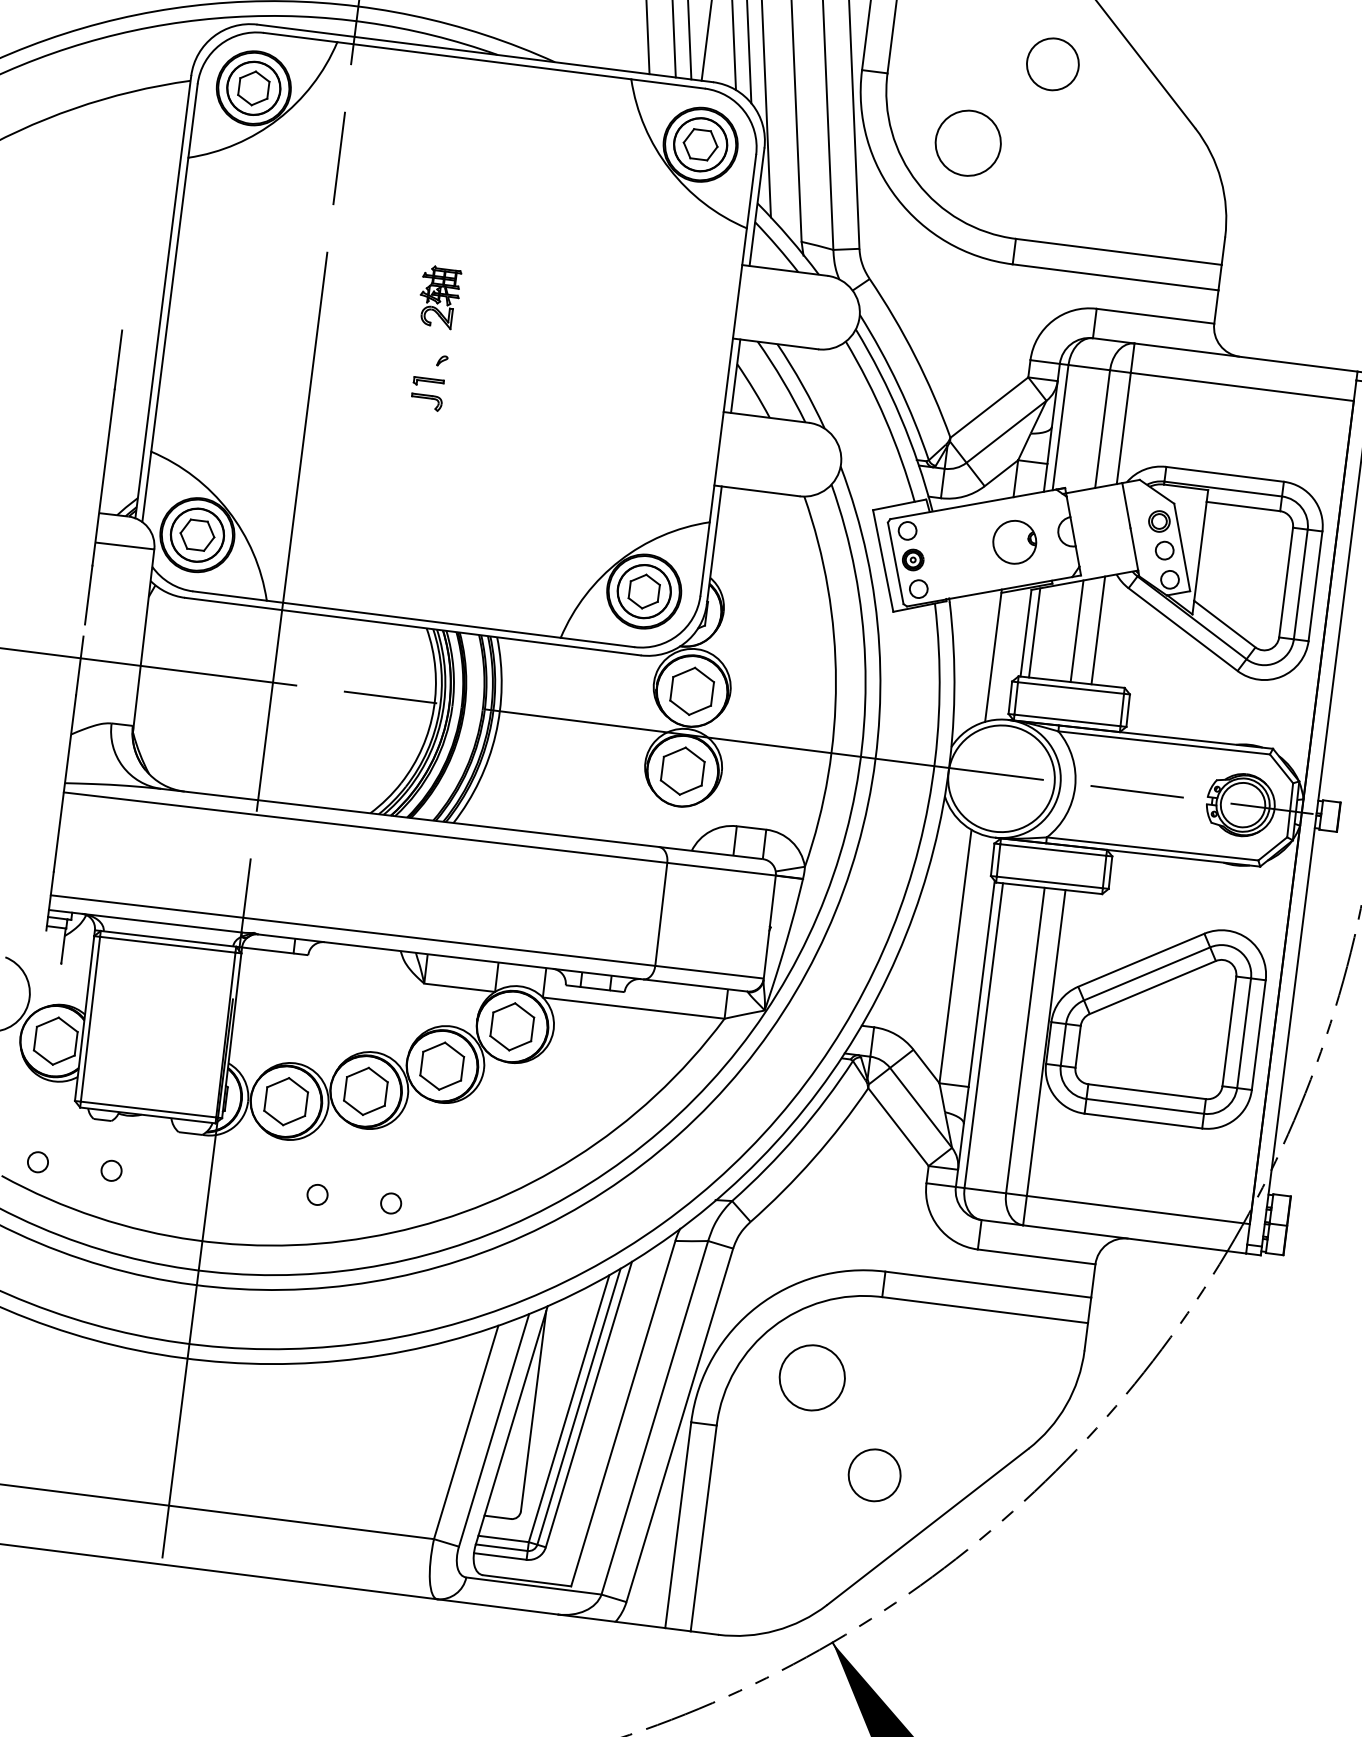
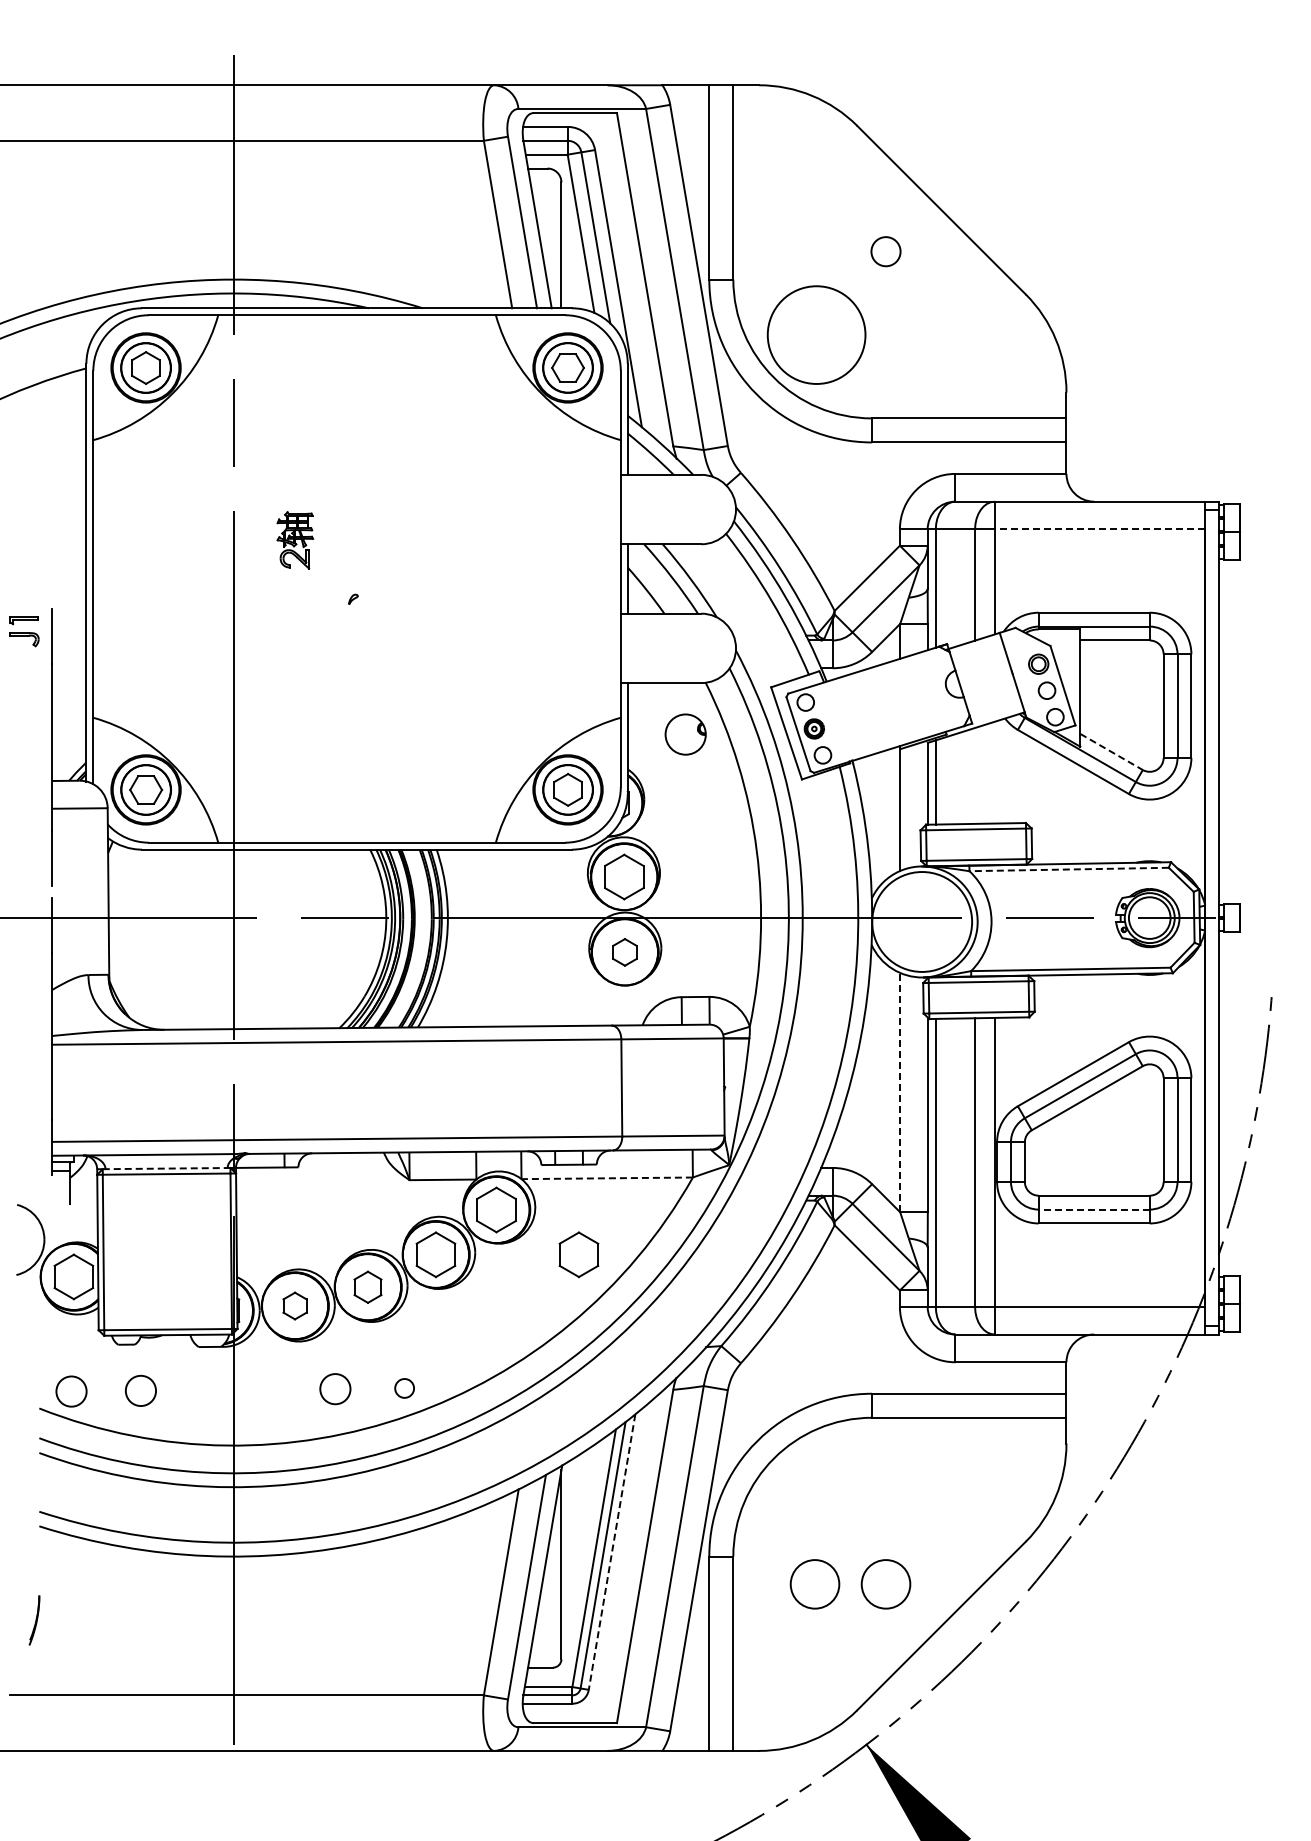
circle: (1052, 63) -> (885, 251), size x0.6
circle: (968, 142) -> (816, 334), size x1.6
part: (439, 297) -> (295, 540), moved
line: (1241, 386) -> (1099, 529), solid -> dashed
part: (427, 393) -> (24, 631), moved
part: (1014, 542) -> (685, 734), moved
line: (1225, 624) -> (1112, 752), solid -> dashed
line: (1077, 630) -> (975, 775), removed
line: (1098, 630) -> (994, 772), removed
line: (1164, 742) -> (1069, 869), solid -> dashed
part: (682, 771) -> (624, 952), size x0.6
line: (168, 938) -> (166, 1168), solid -> dashed
line: (955, 956) -> (900, 1092), solid -> dashed
line: (634, 1008) -> (607, 1178), solid -> dashed
part: (593, 1084) -> (578, 1254), added
part: (365, 1091) -> (367, 1287), size x0.7
part: (285, 1100) -> (294, 1305), size x0.6
line: (1145, 1106) -> (1094, 1209), solid -> dashed
circle: (37, 1162) -> (71, 1391), size x1.6
circle: (111, 1170) -> (140, 1390), size x1.6
circle: (316, 1194) -> (334, 1388), size x1.6
circle: (812, 1377) -> (816, 1500), removed
line: (589, 1405) -> (612, 1552), solid -> dashed
circle: (798, 1465) -> (814, 1584), added

